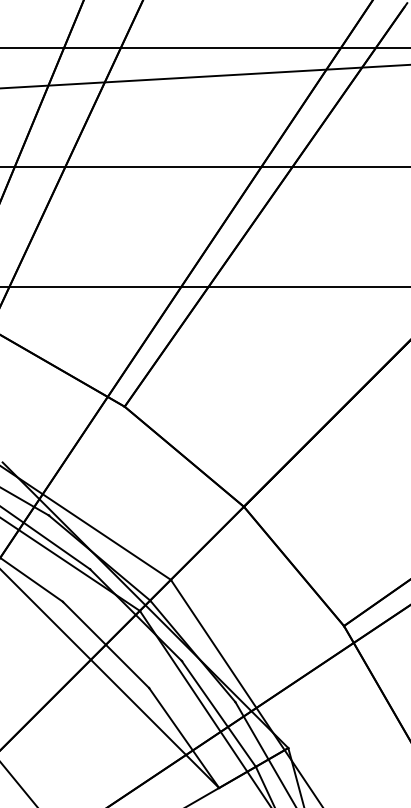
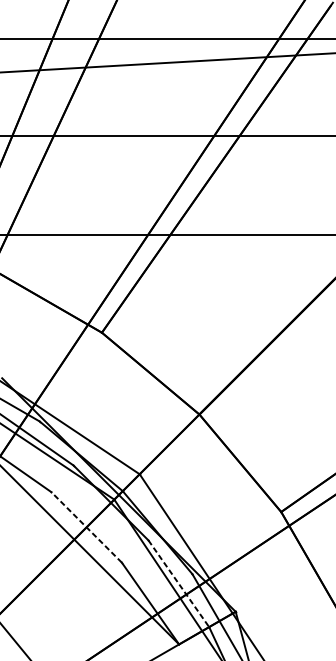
line: (105, 644) -> (86, 527), solid -> dashed
line: (218, 713) -> (178, 583), solid -> dashed

